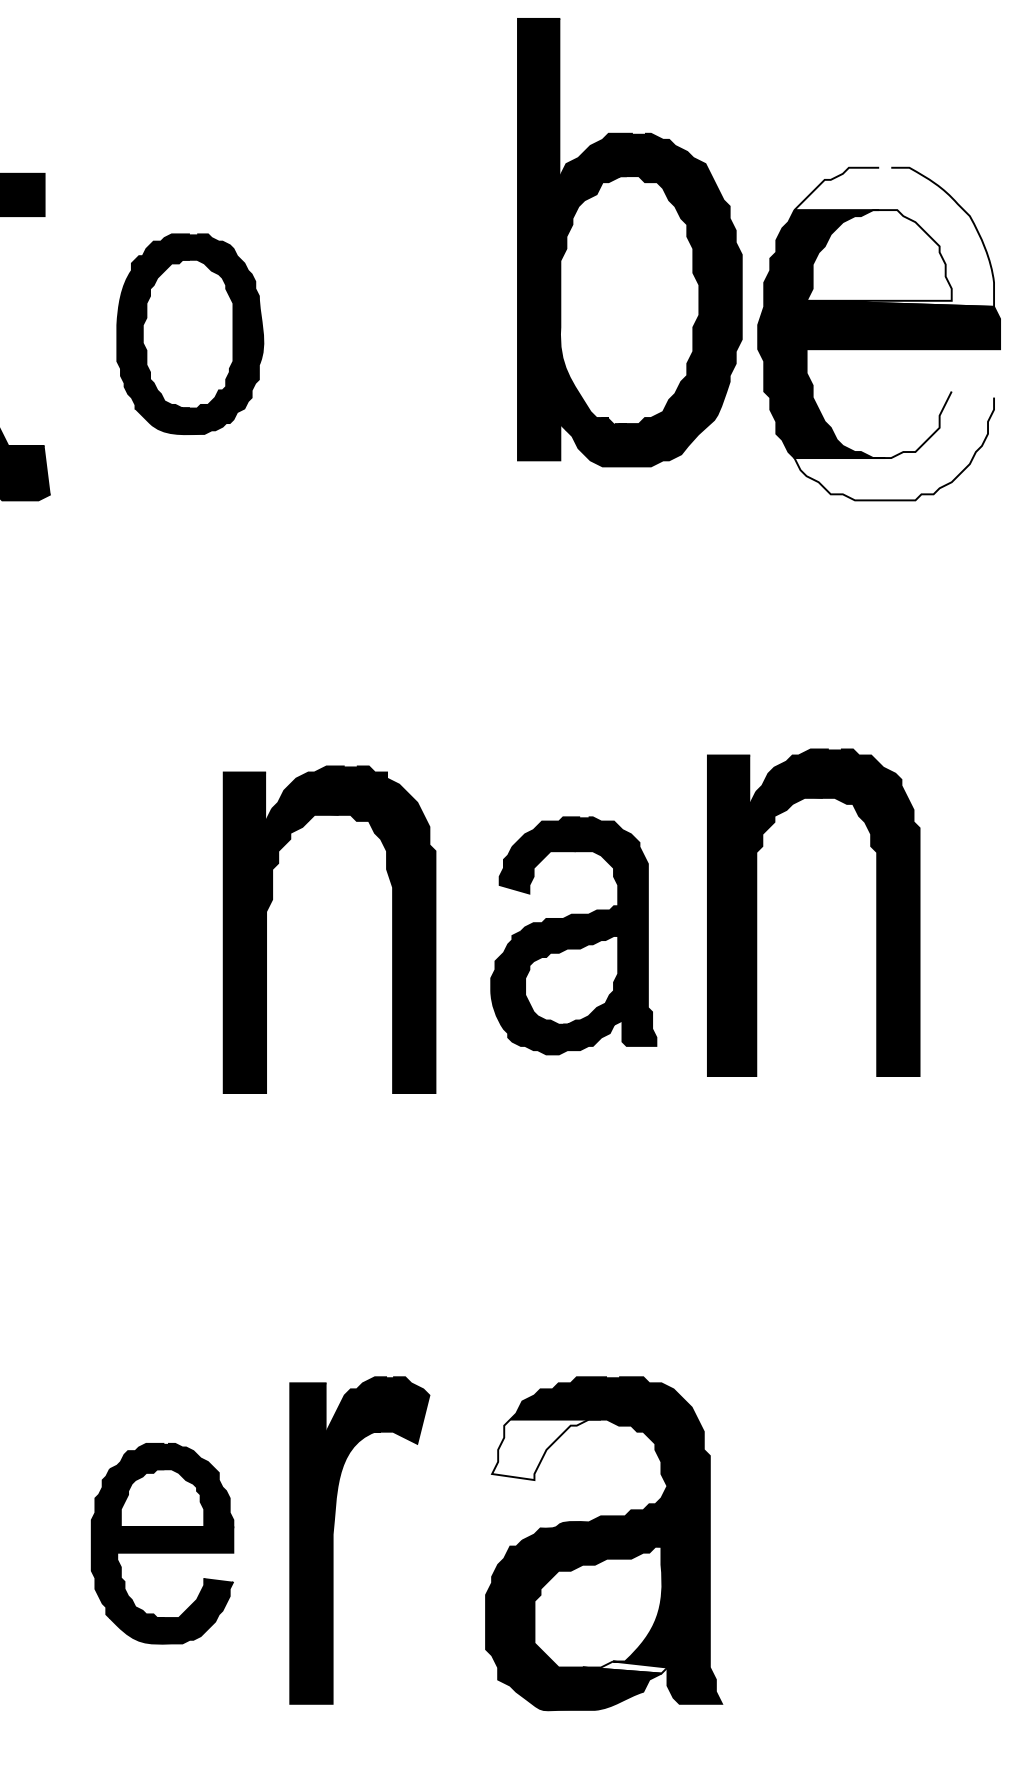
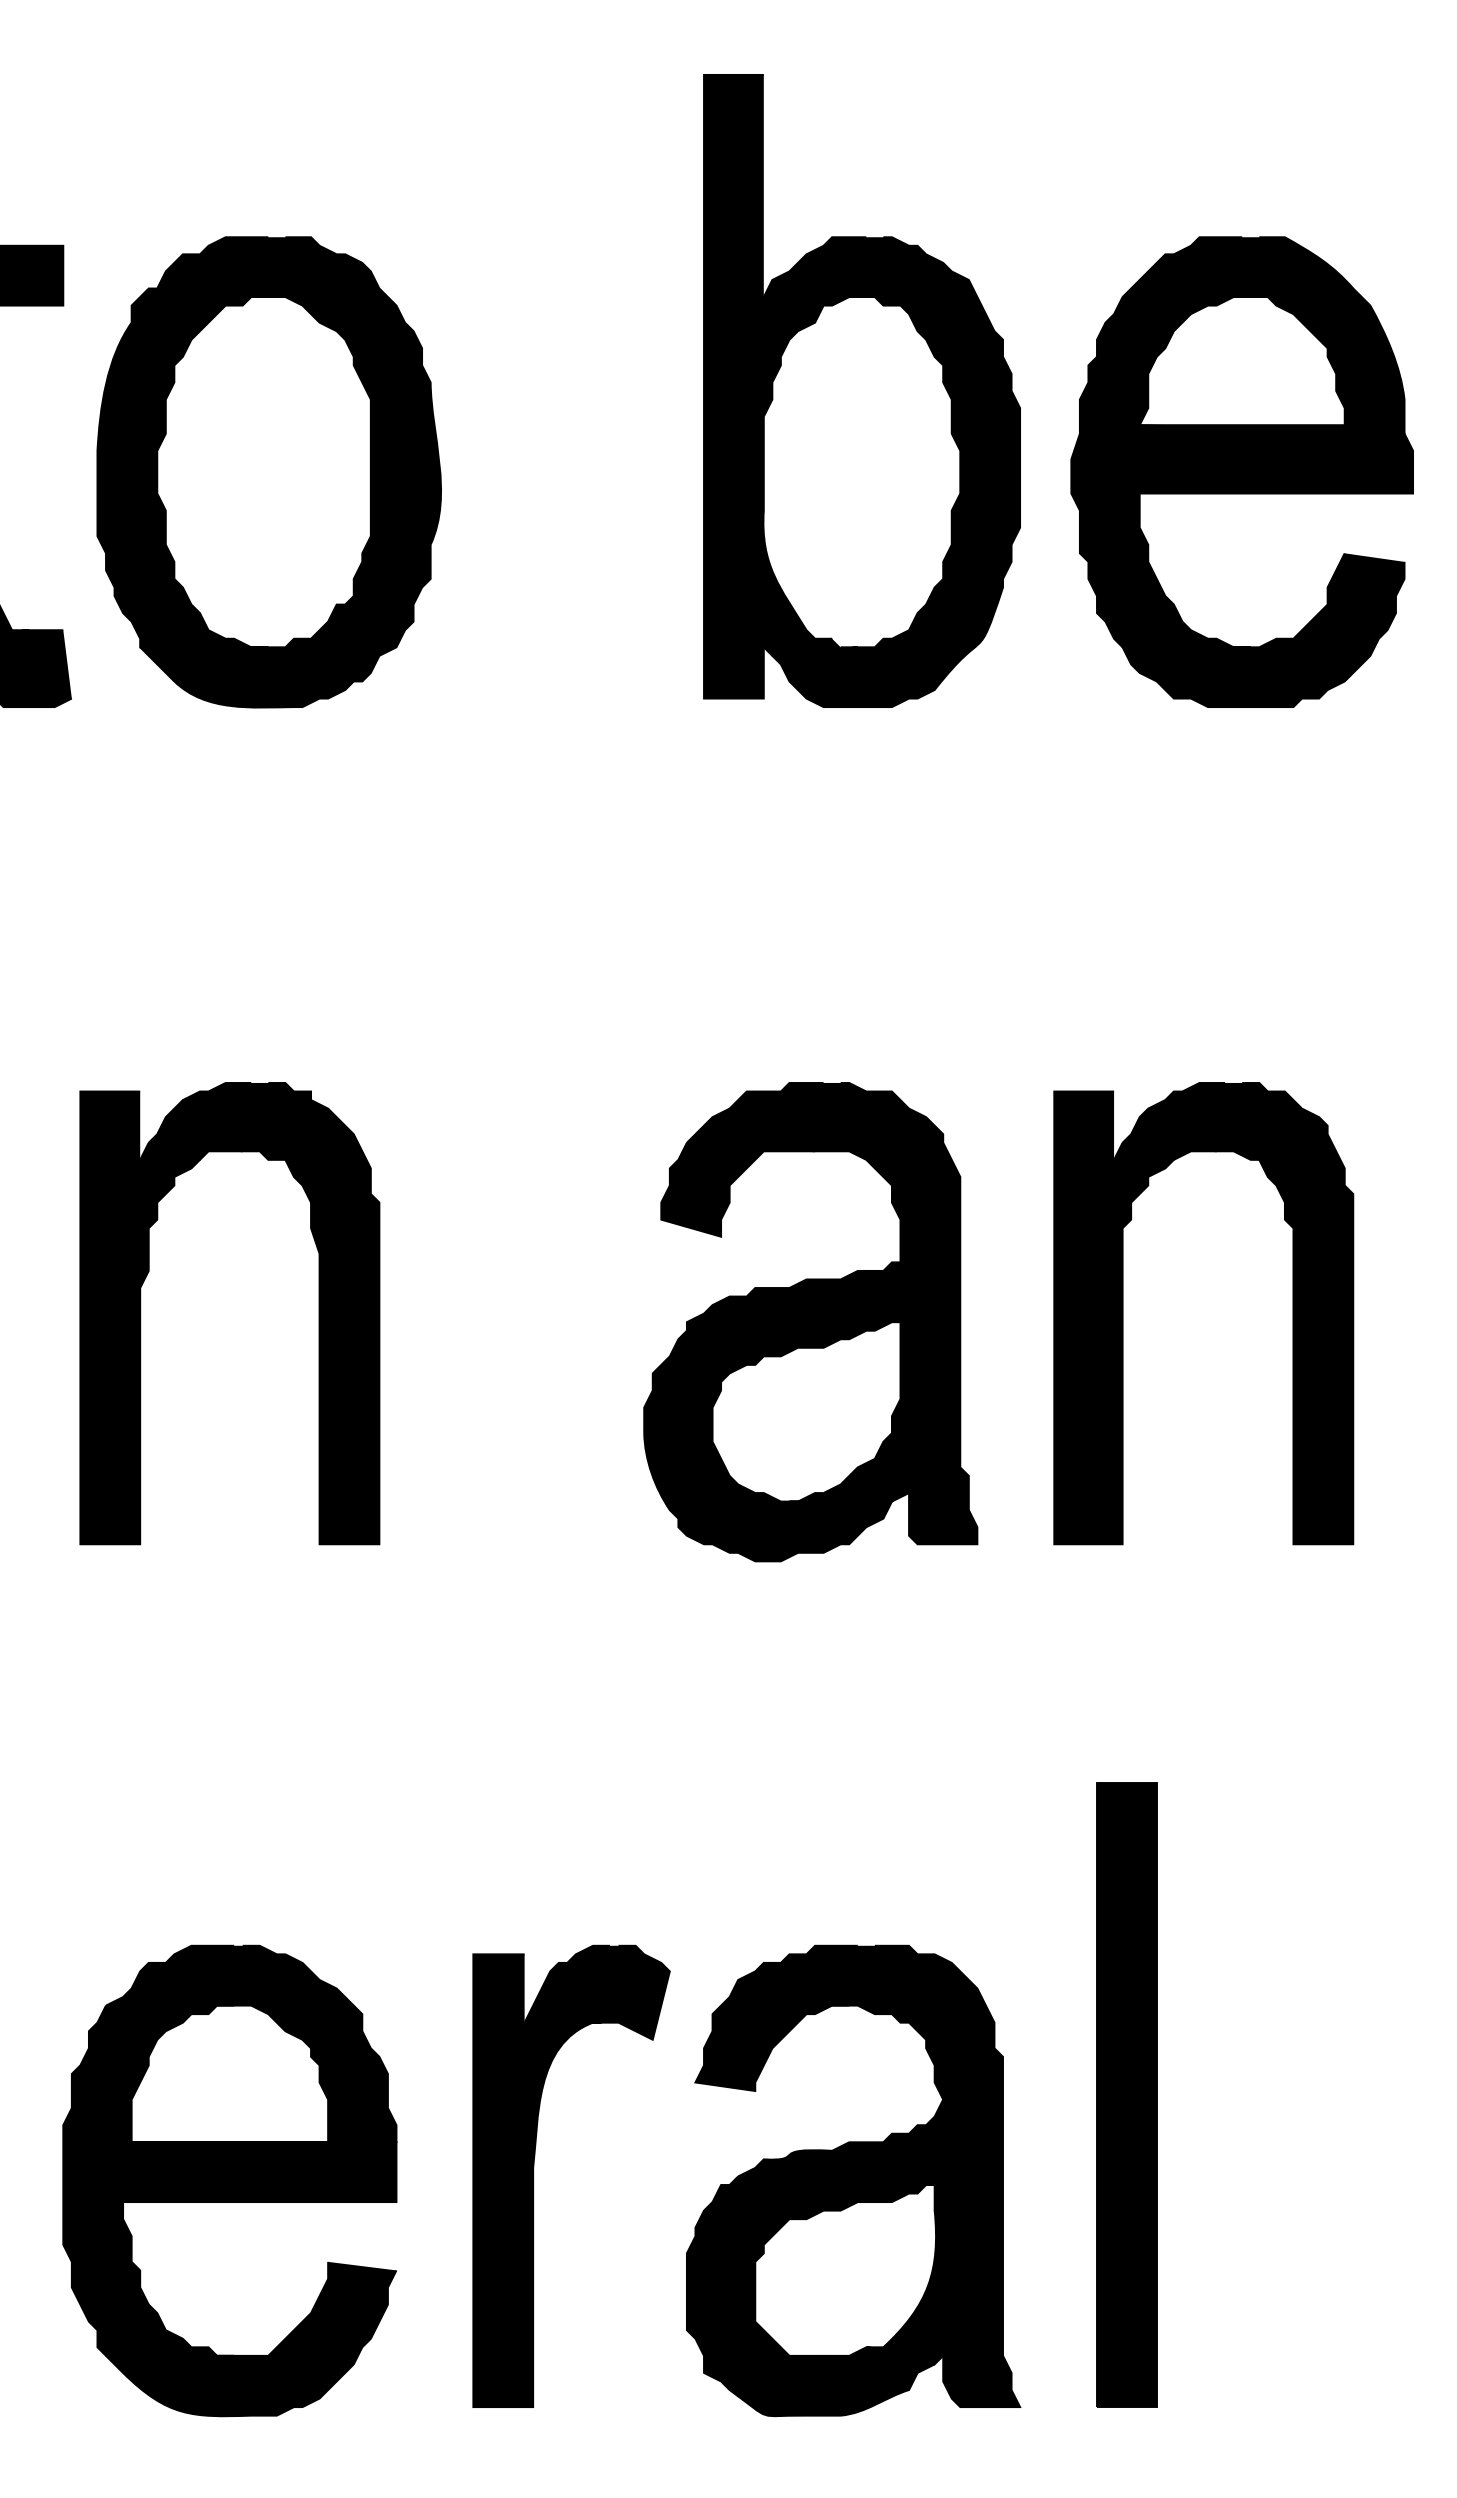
fill: (894, 237) -> (1263, 335), added
part: (629, 242) -> (861, 390), moved
part: (189, 334) -> (268, 472), size x1.67
fill: (894, 446) -> (1263, 630), added
part: (756, 912) -> (1123, 1313), moved
part: (267, 929) -> (141, 1313), moved
part: (573, 936) -> (810, 1322), size x1.43
fill: (546, 1449) -> (772, 2048), added
part: (797, 1482) -> (1126, 2094), added
part: (333, 1539) -> (534, 2175), moved
part: (162, 1543) -> (229, 2180), size x1.67
fill: (625, 1667) -> (883, 2355), added

